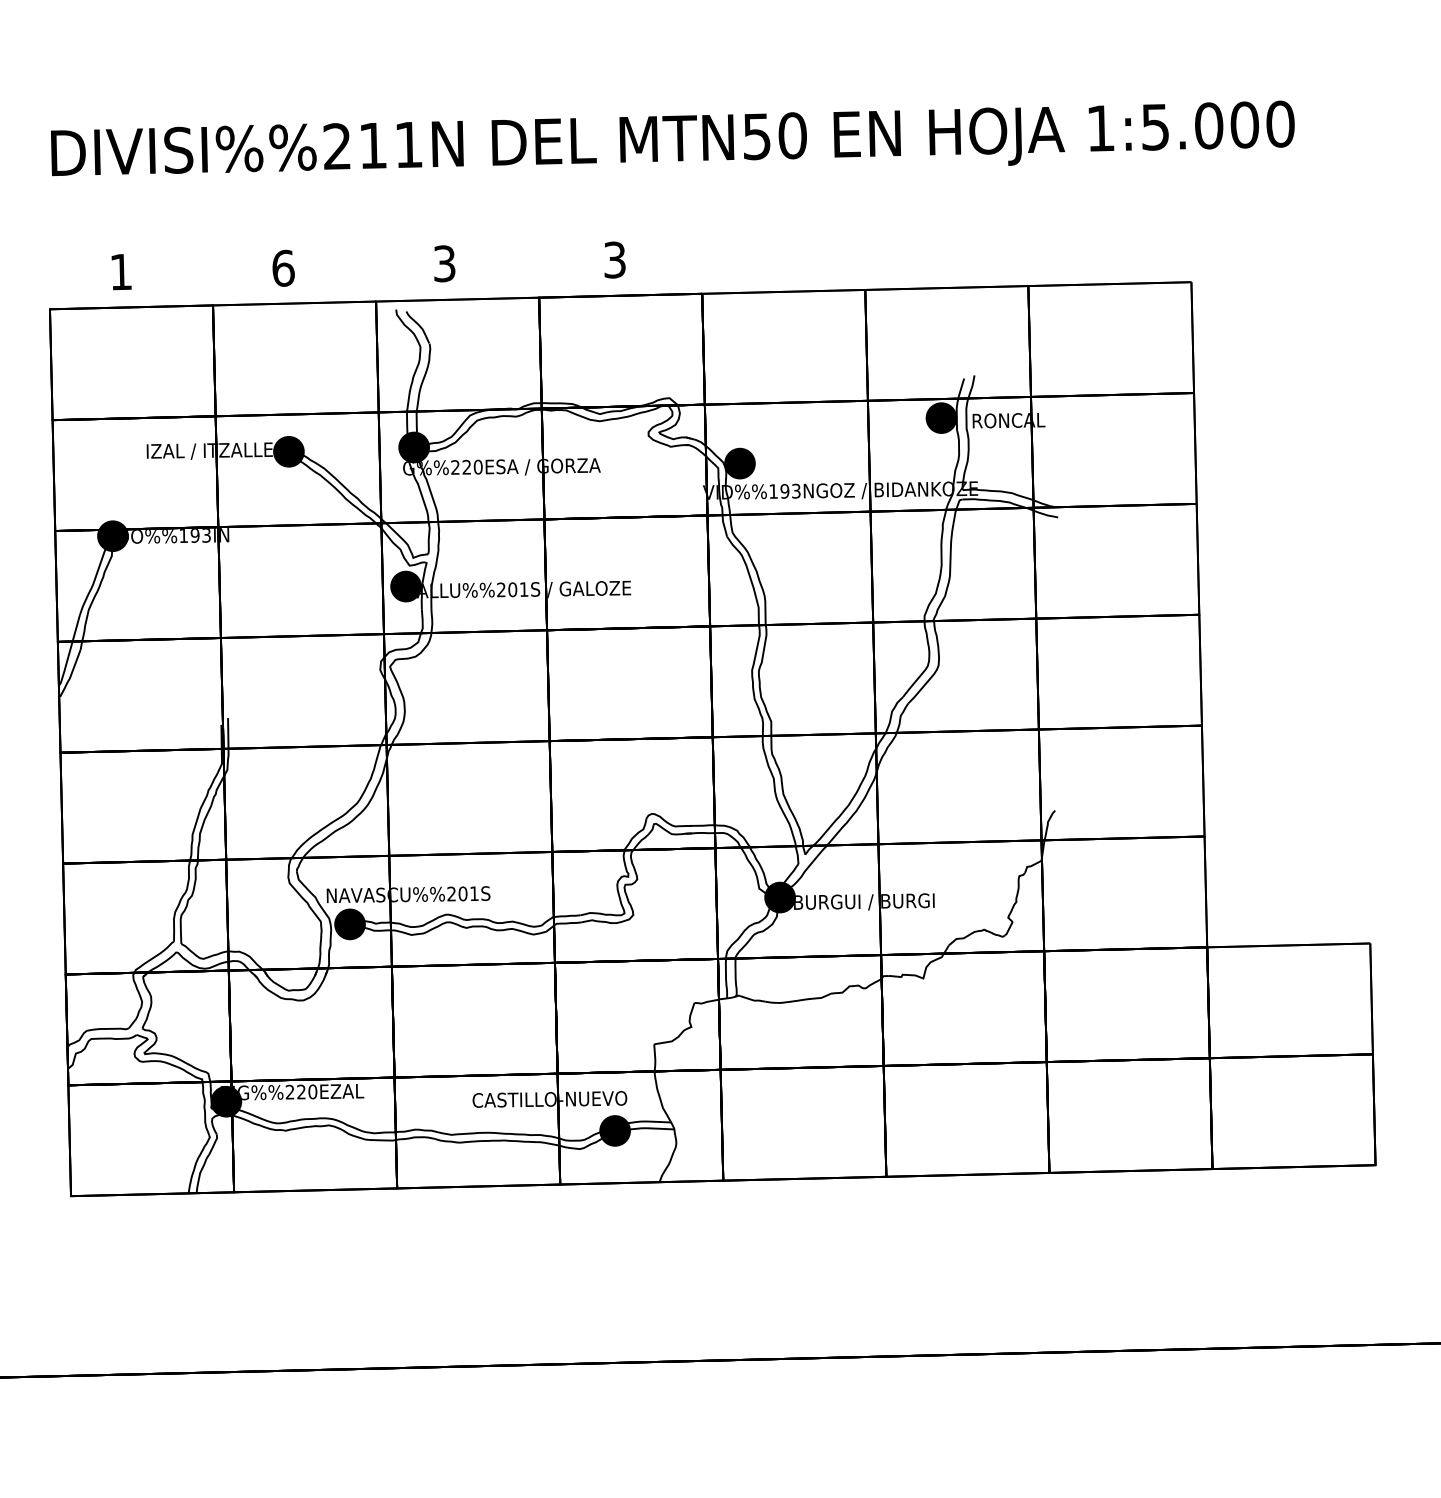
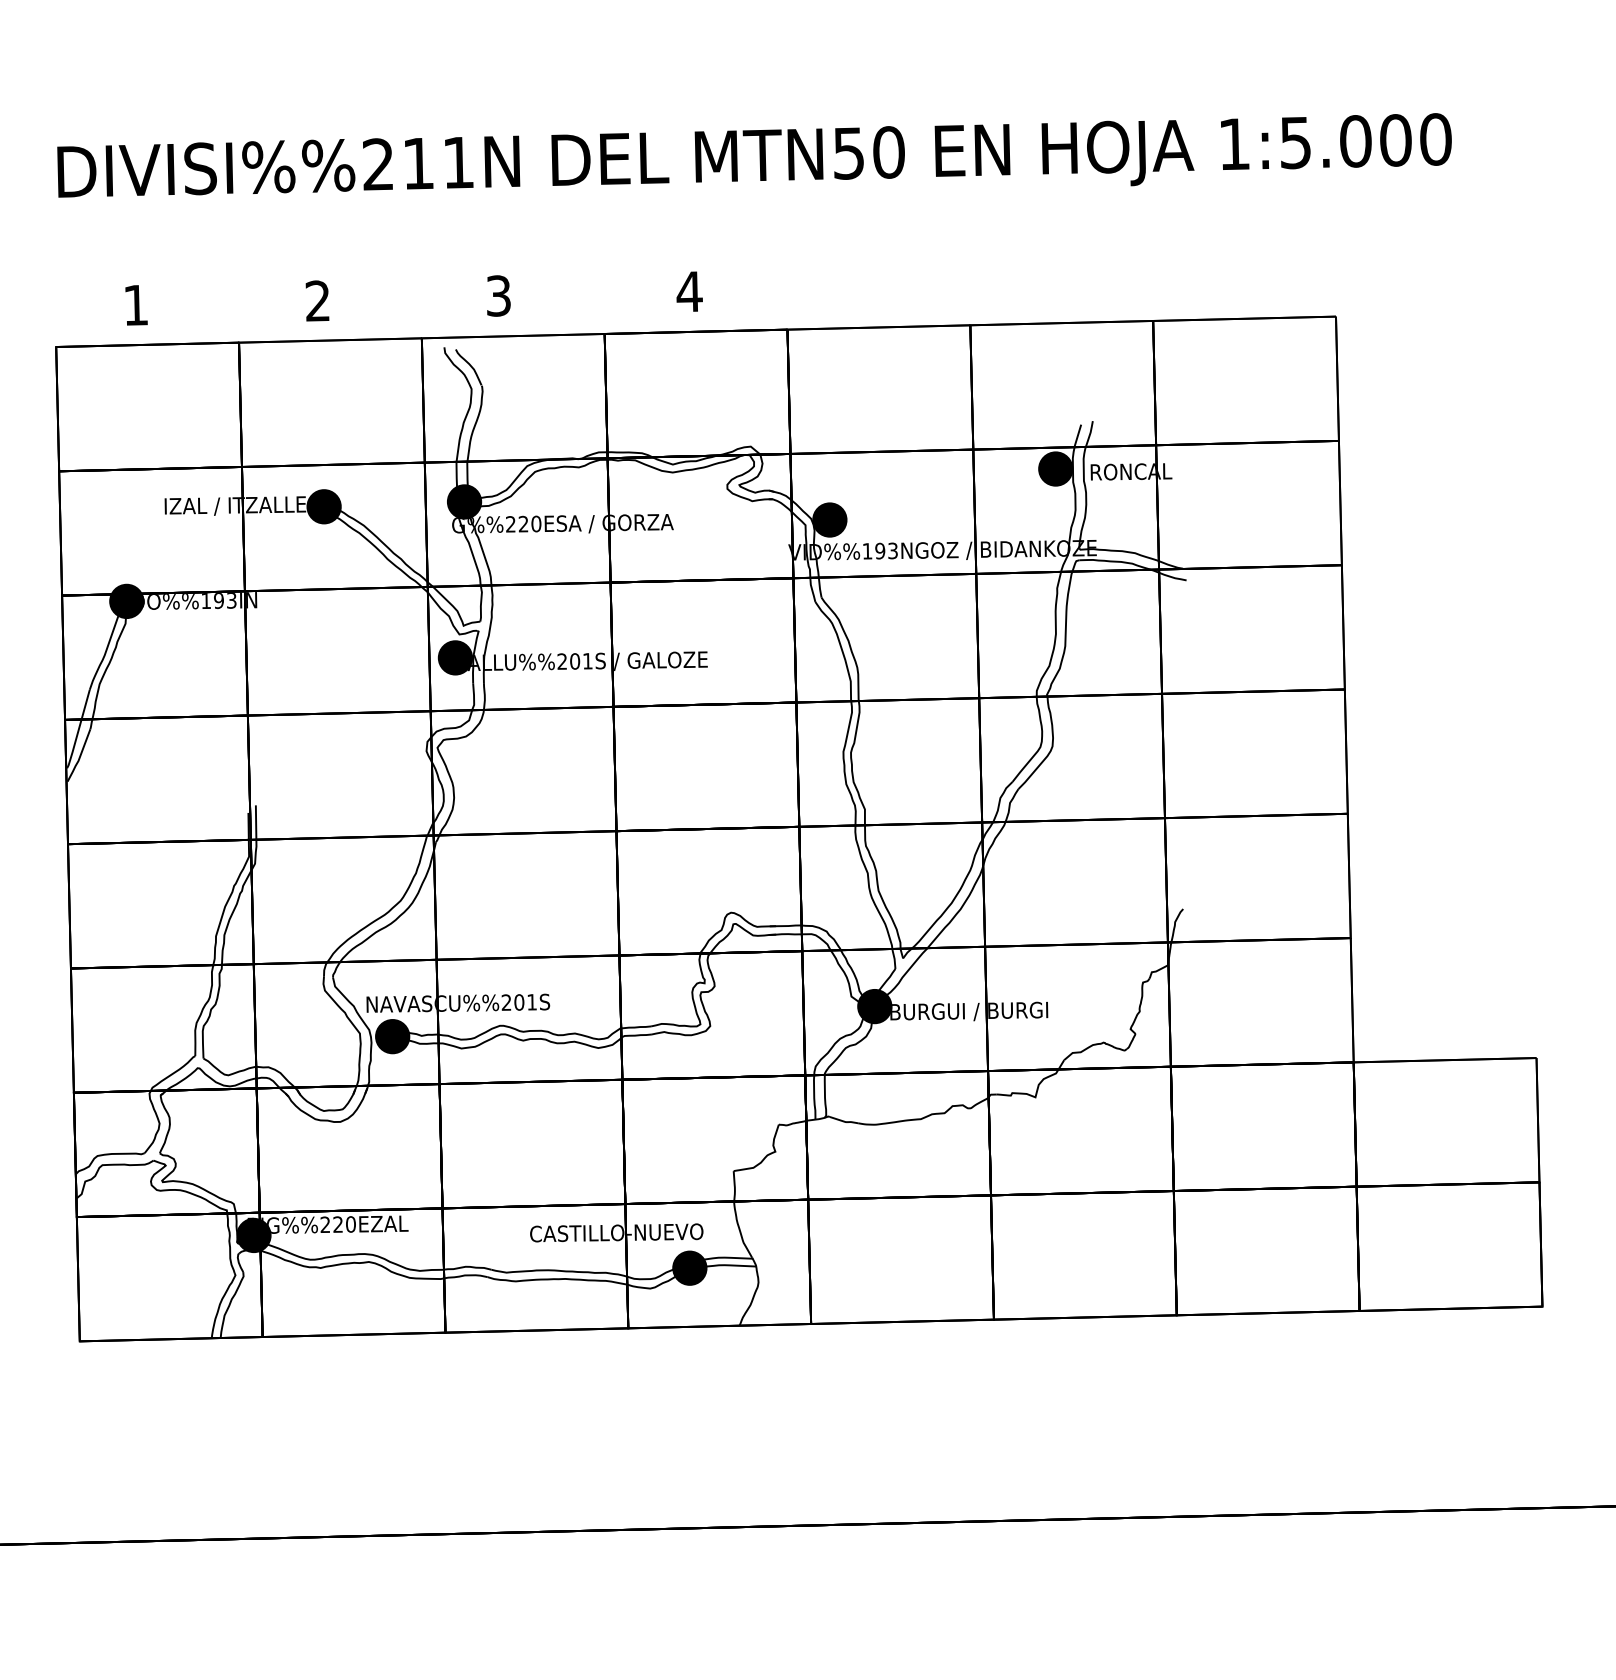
text: (614, 259) -> (689, 291), 3 -> 4
text: (283, 267) -> (317, 300), 6 -> 2

